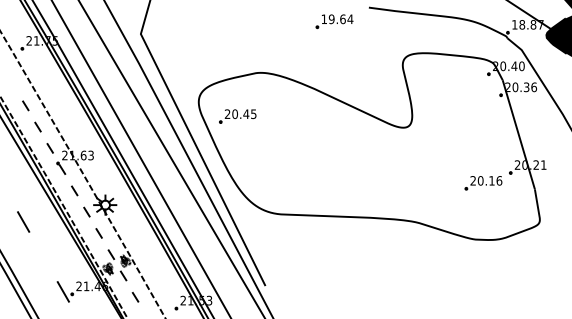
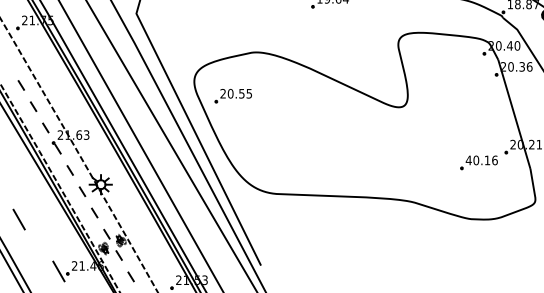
text: (246, 114) -> (242, 94), 20.45 -> 20.55
text: (473, 180) -> (469, 160), 20.16 -> 40.16
line: (23, 221) -> (19, 219), moved

